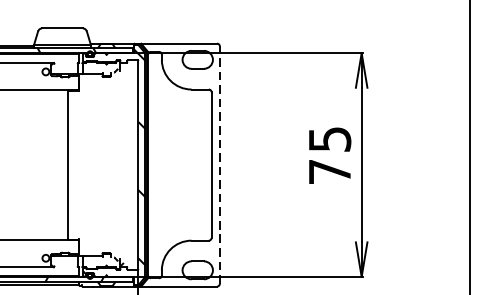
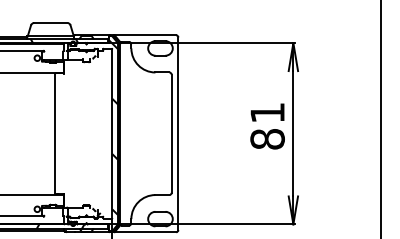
text: (329, 156) -> (267, 126), 75 -> 81
line: (219, 164) -> (178, 133), dashed -> solid

